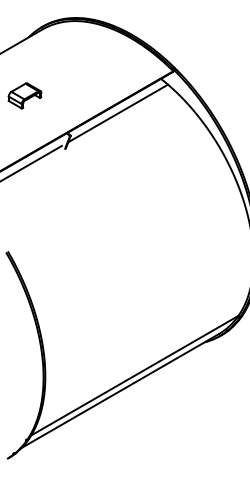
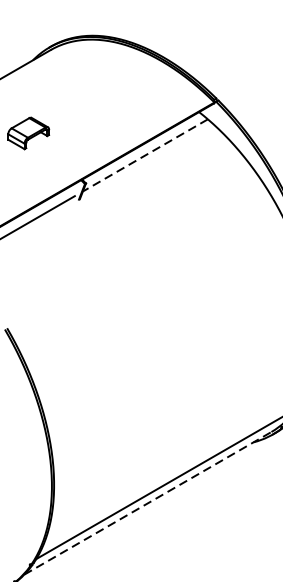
line: (118, 113) -> (145, 155), solid -> dashed
line: (120, 391) -> (148, 503), solid -> dashed

